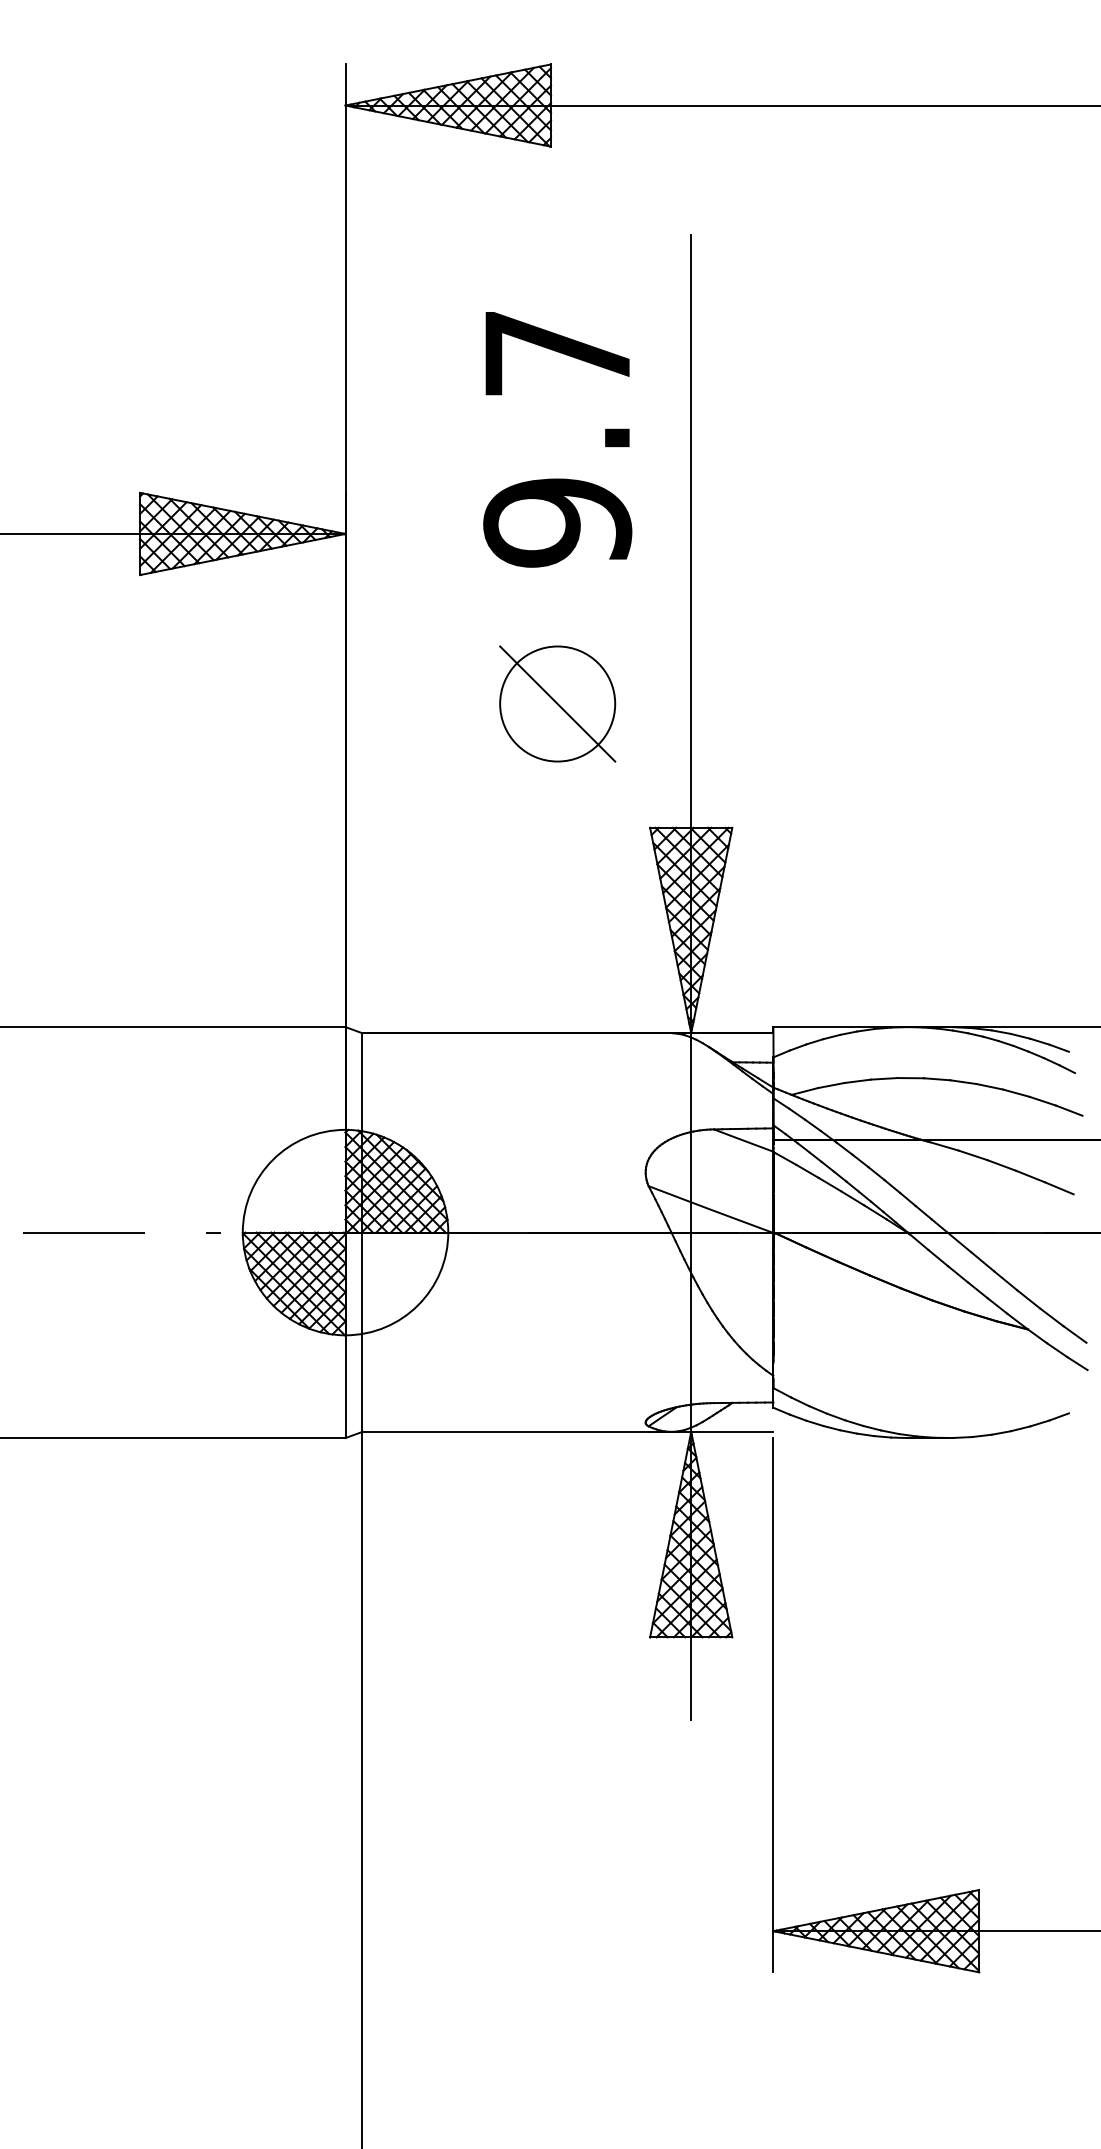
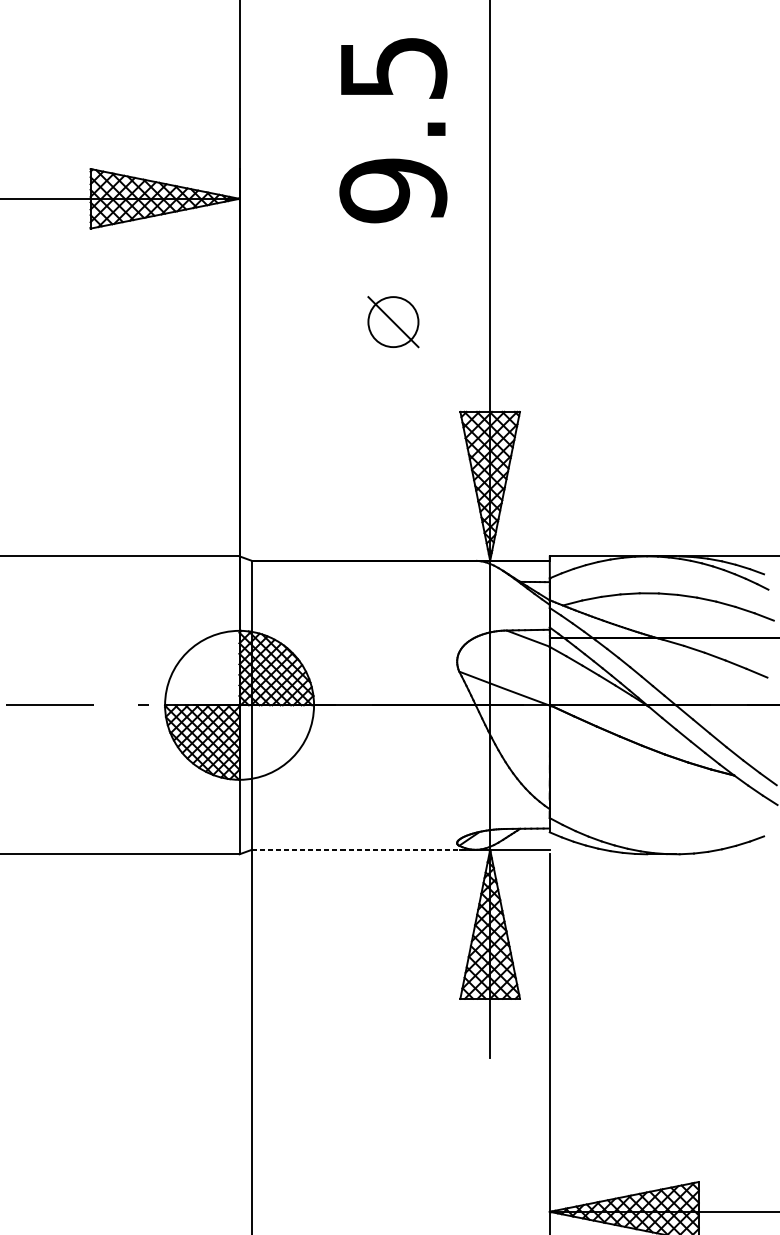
text: (558, 353) -> (393, 68), 9.7 -> 9.5
part: (557, 703) -> (393, 321), size x0.6
line: (517, 1431) -> (364, 849), solid -> dashed

